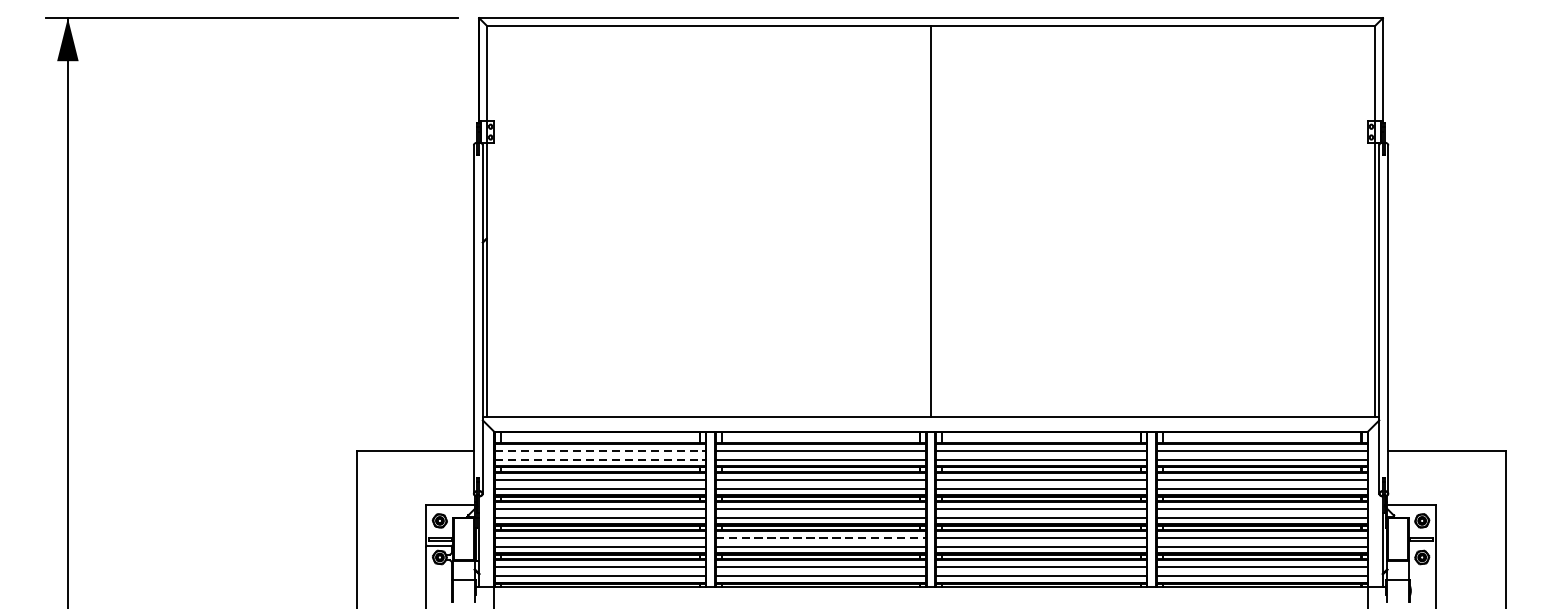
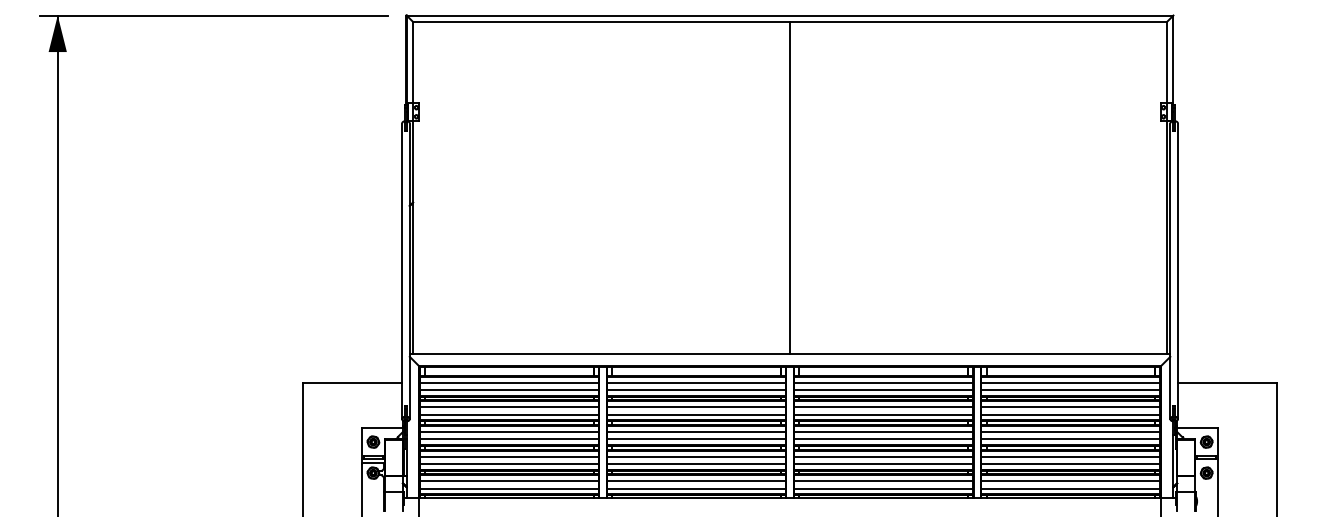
line: (601, 450) -> (510, 382), dashed -> solid
line: (601, 460) -> (510, 390), dashed -> solid
line: (821, 537) -> (697, 456), dashed -> solid

